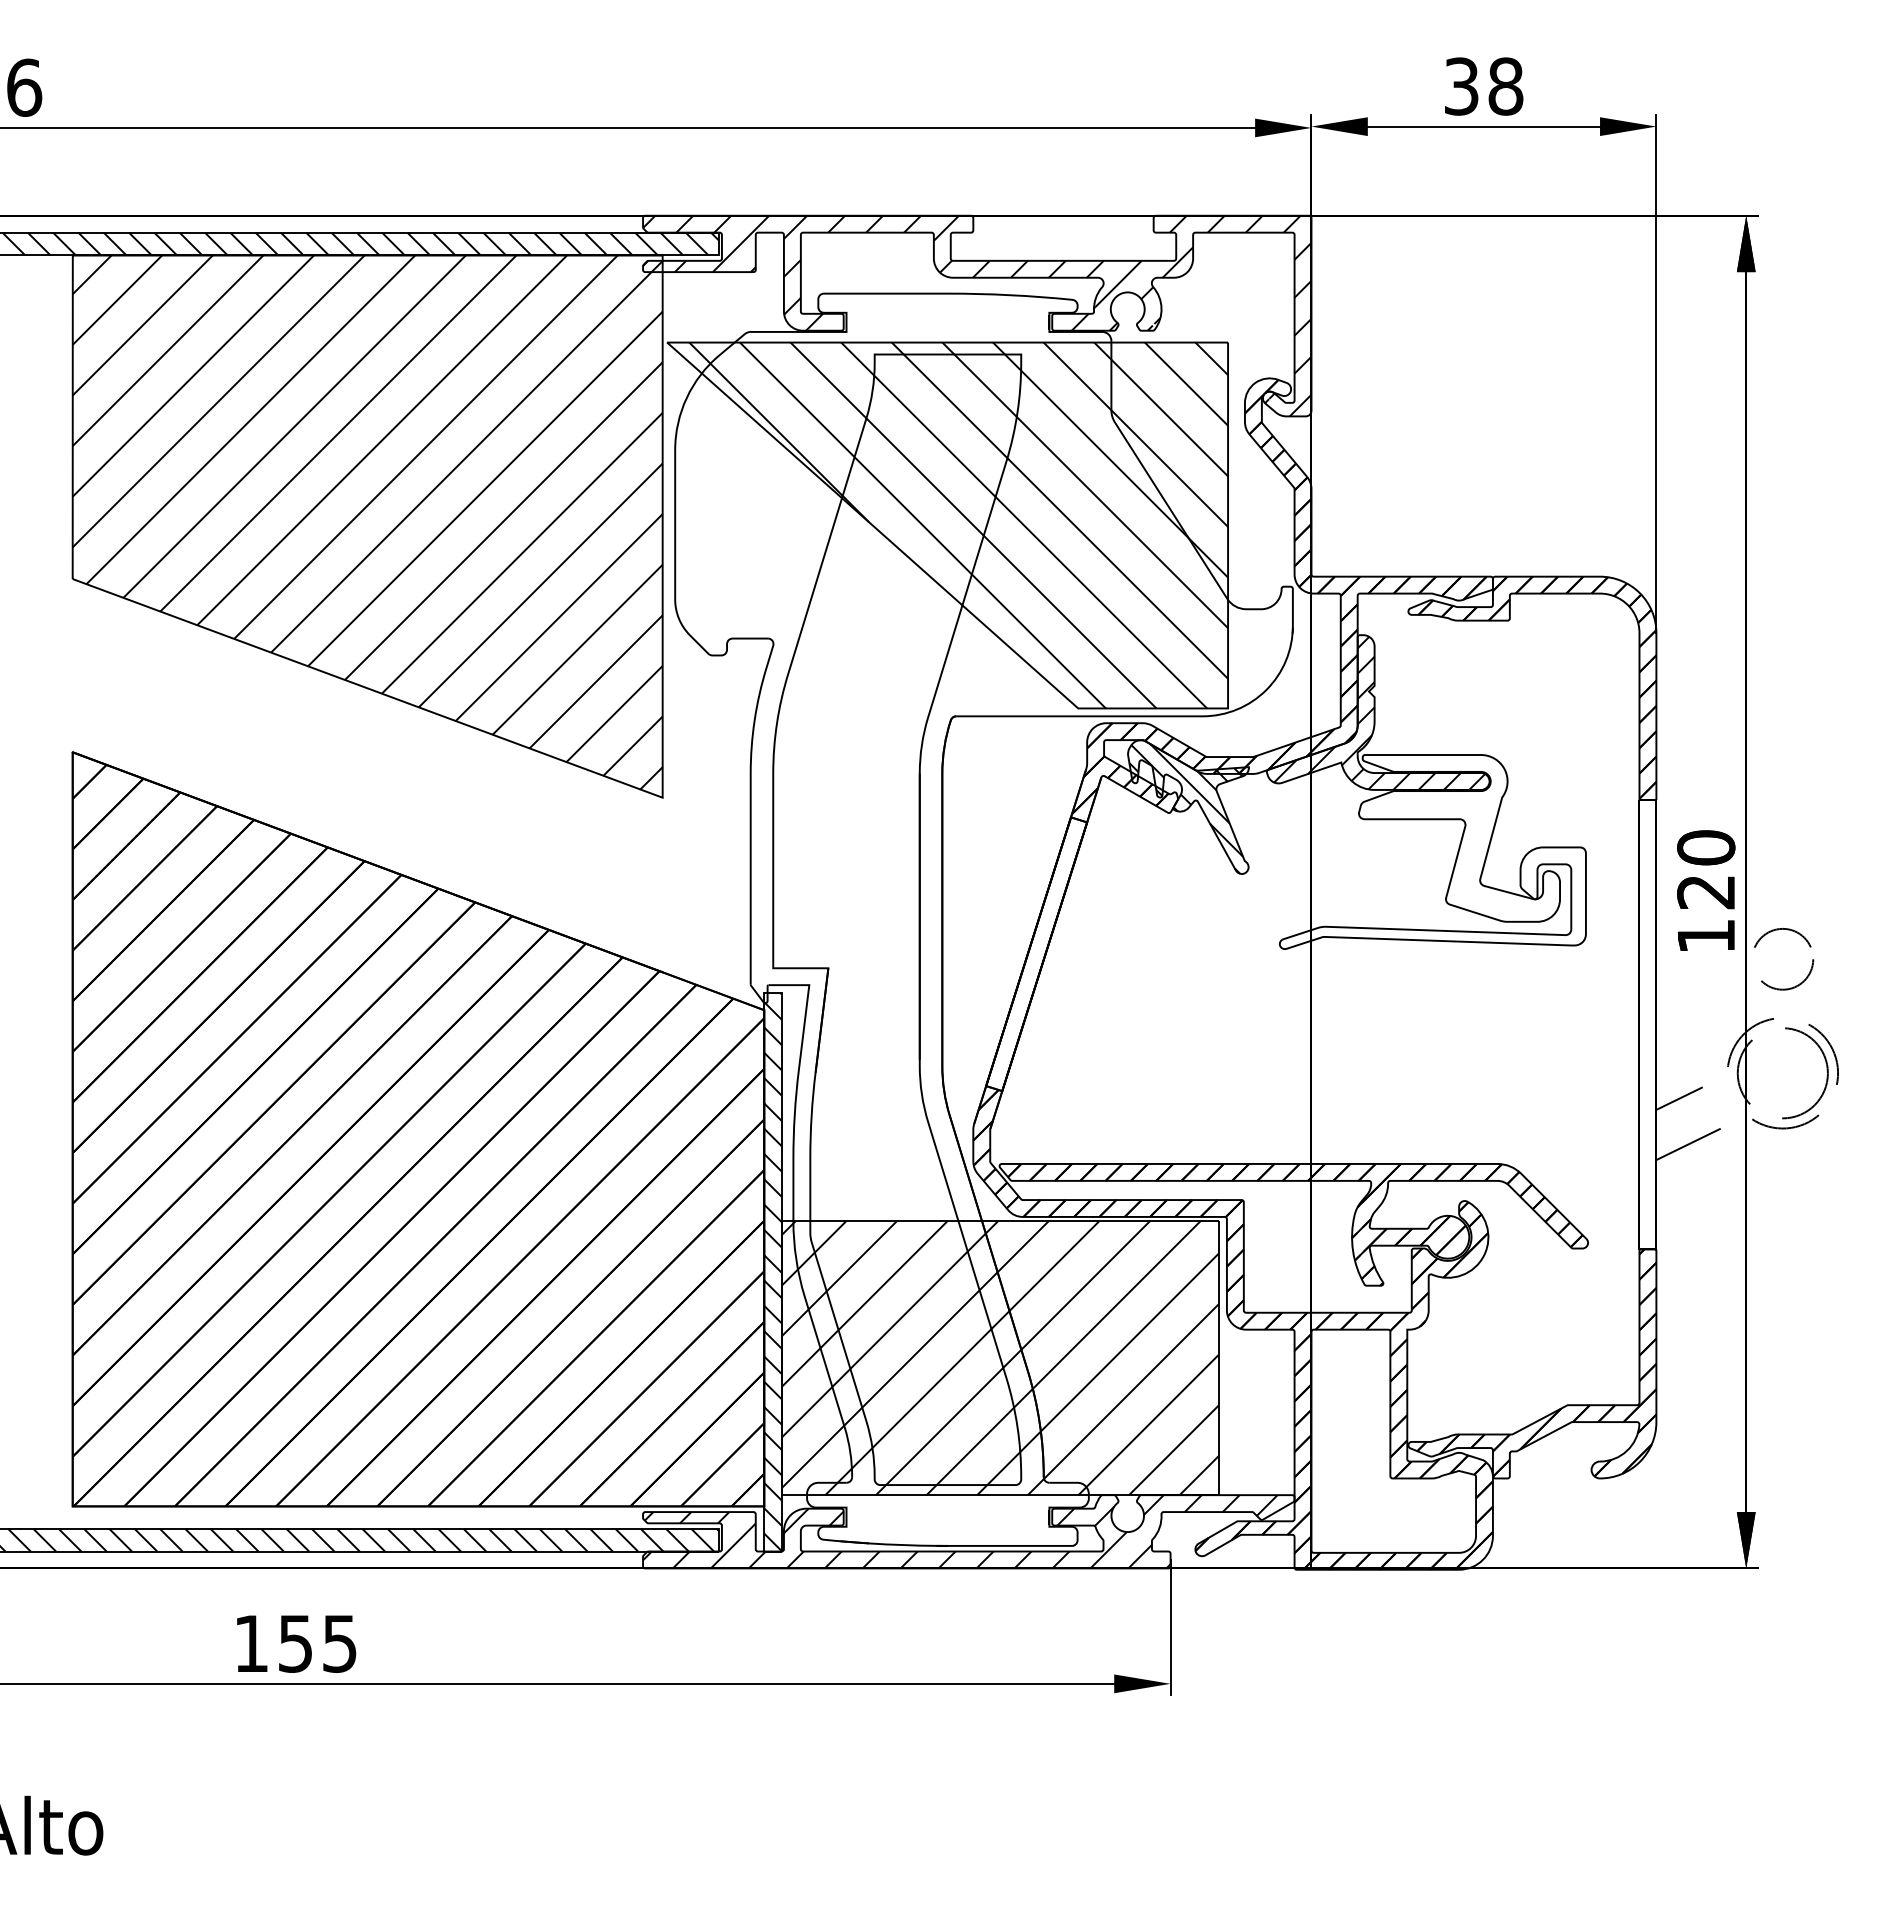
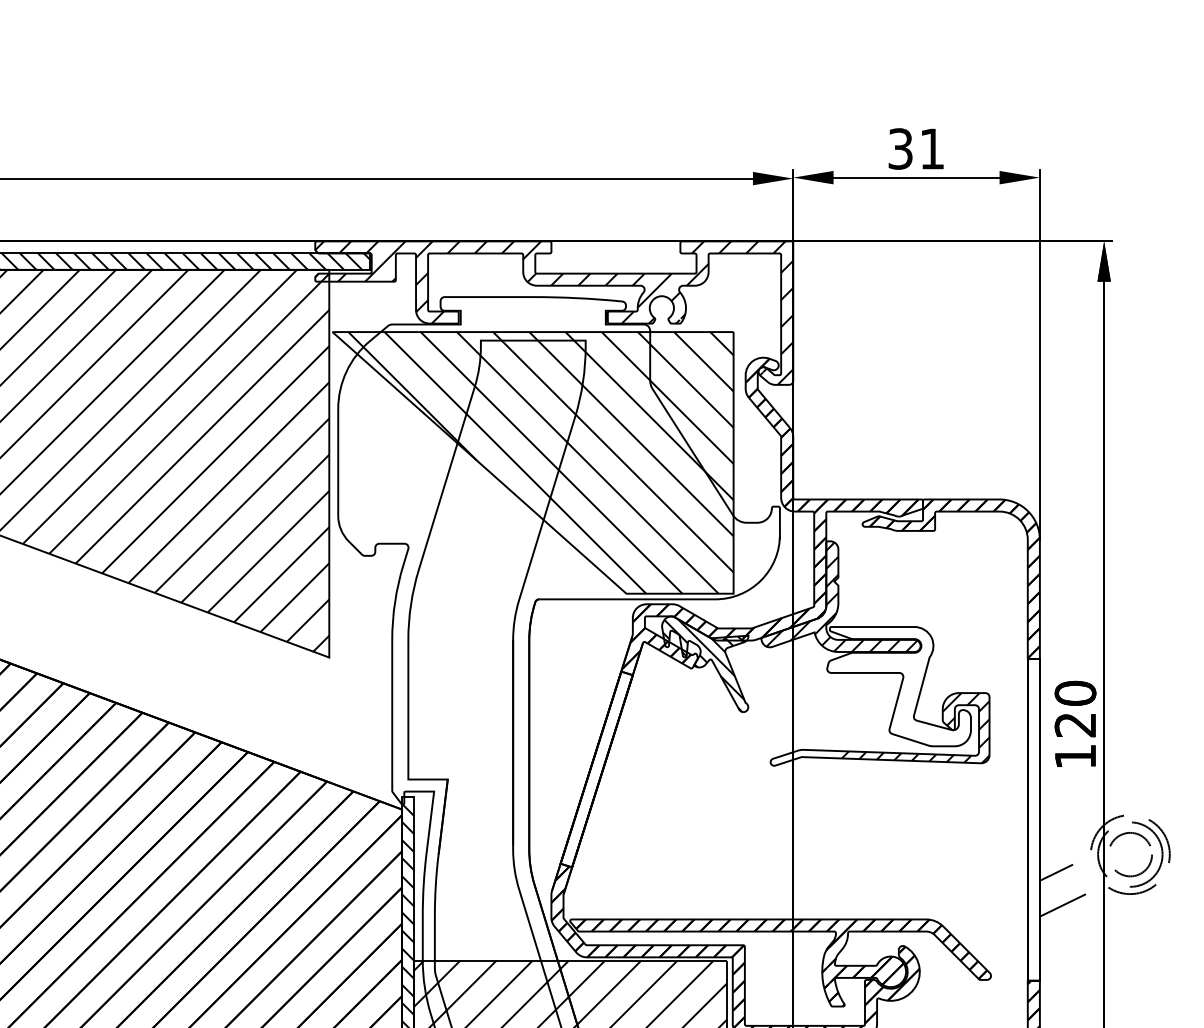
text: (1505, 86) -> (931, 148), 38 -> 31
hatch: (1482, 896) -> (915, 728), added
circle: (1784, 959) -> (1131, 854), moved

